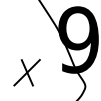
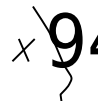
part: (27, 71) -> (23, 49), moved

